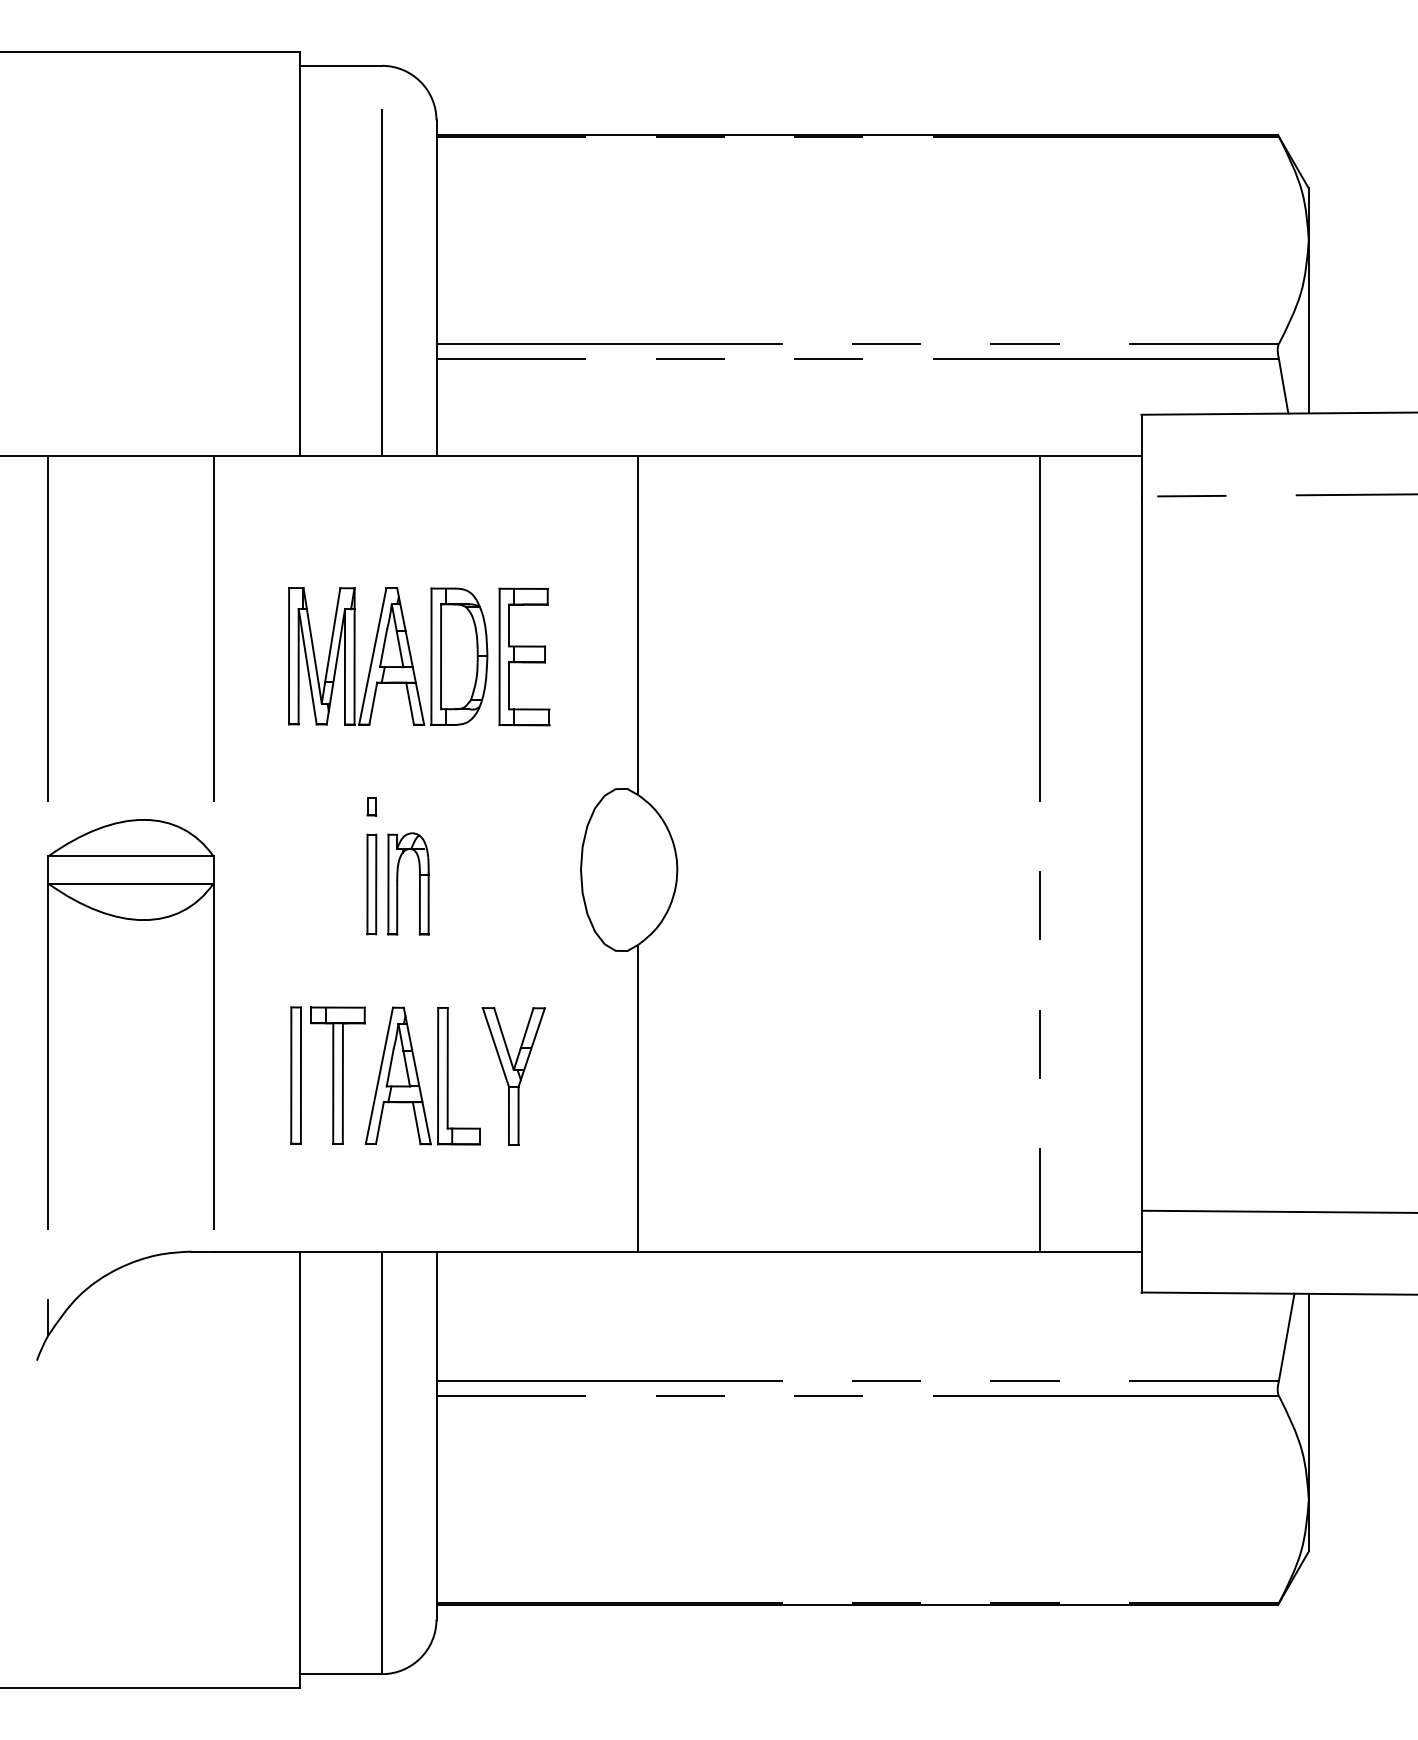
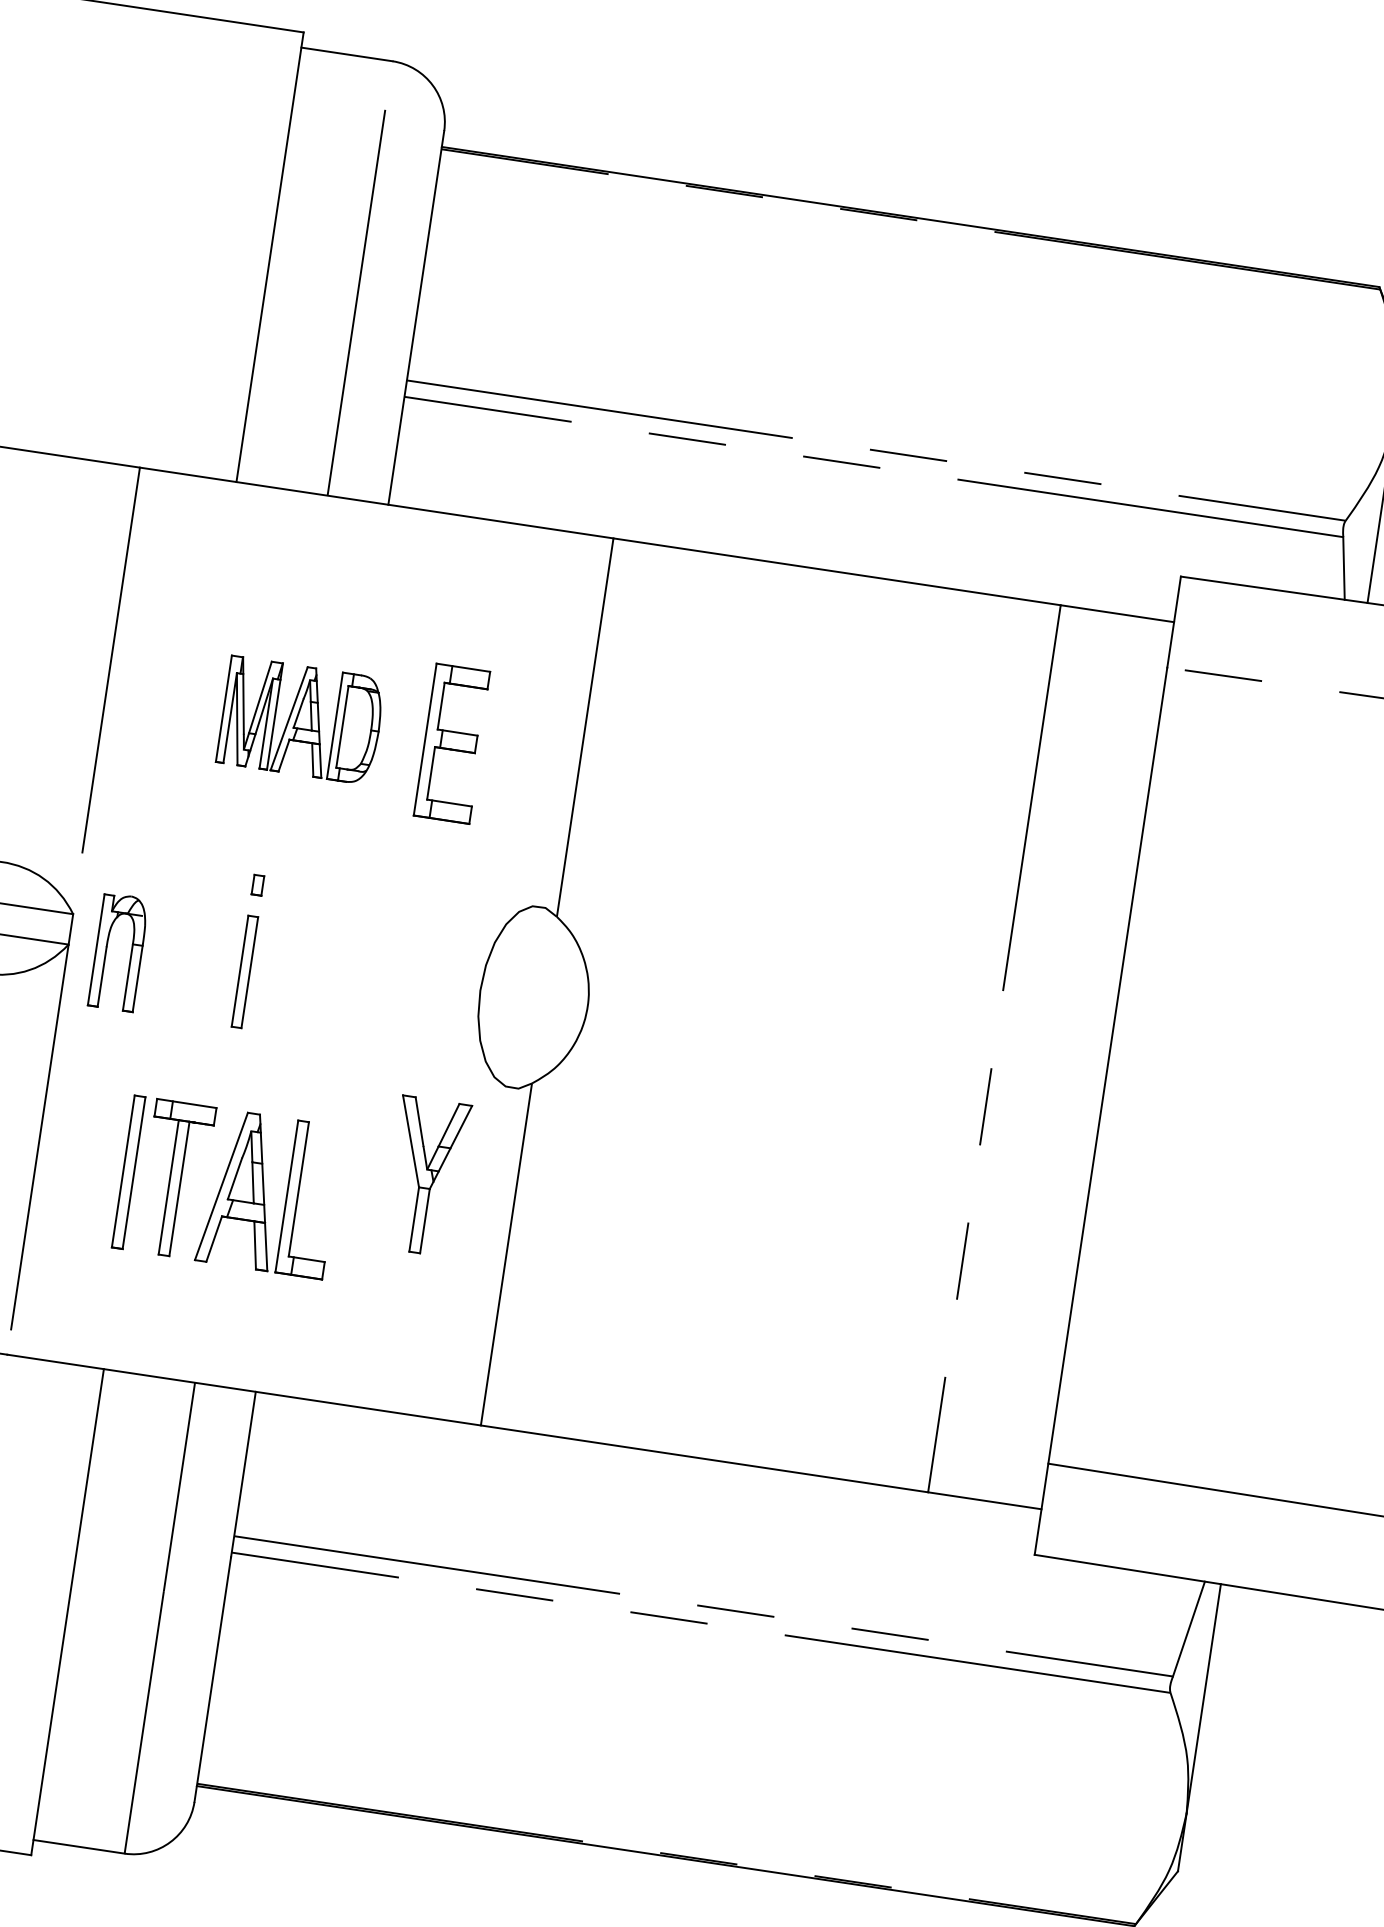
part: (388, 656) -> (301, 720), size x0.7
part: (398, 883) -> (107, 950), moved
part: (513, 1076) -> (425, 1176), moved

